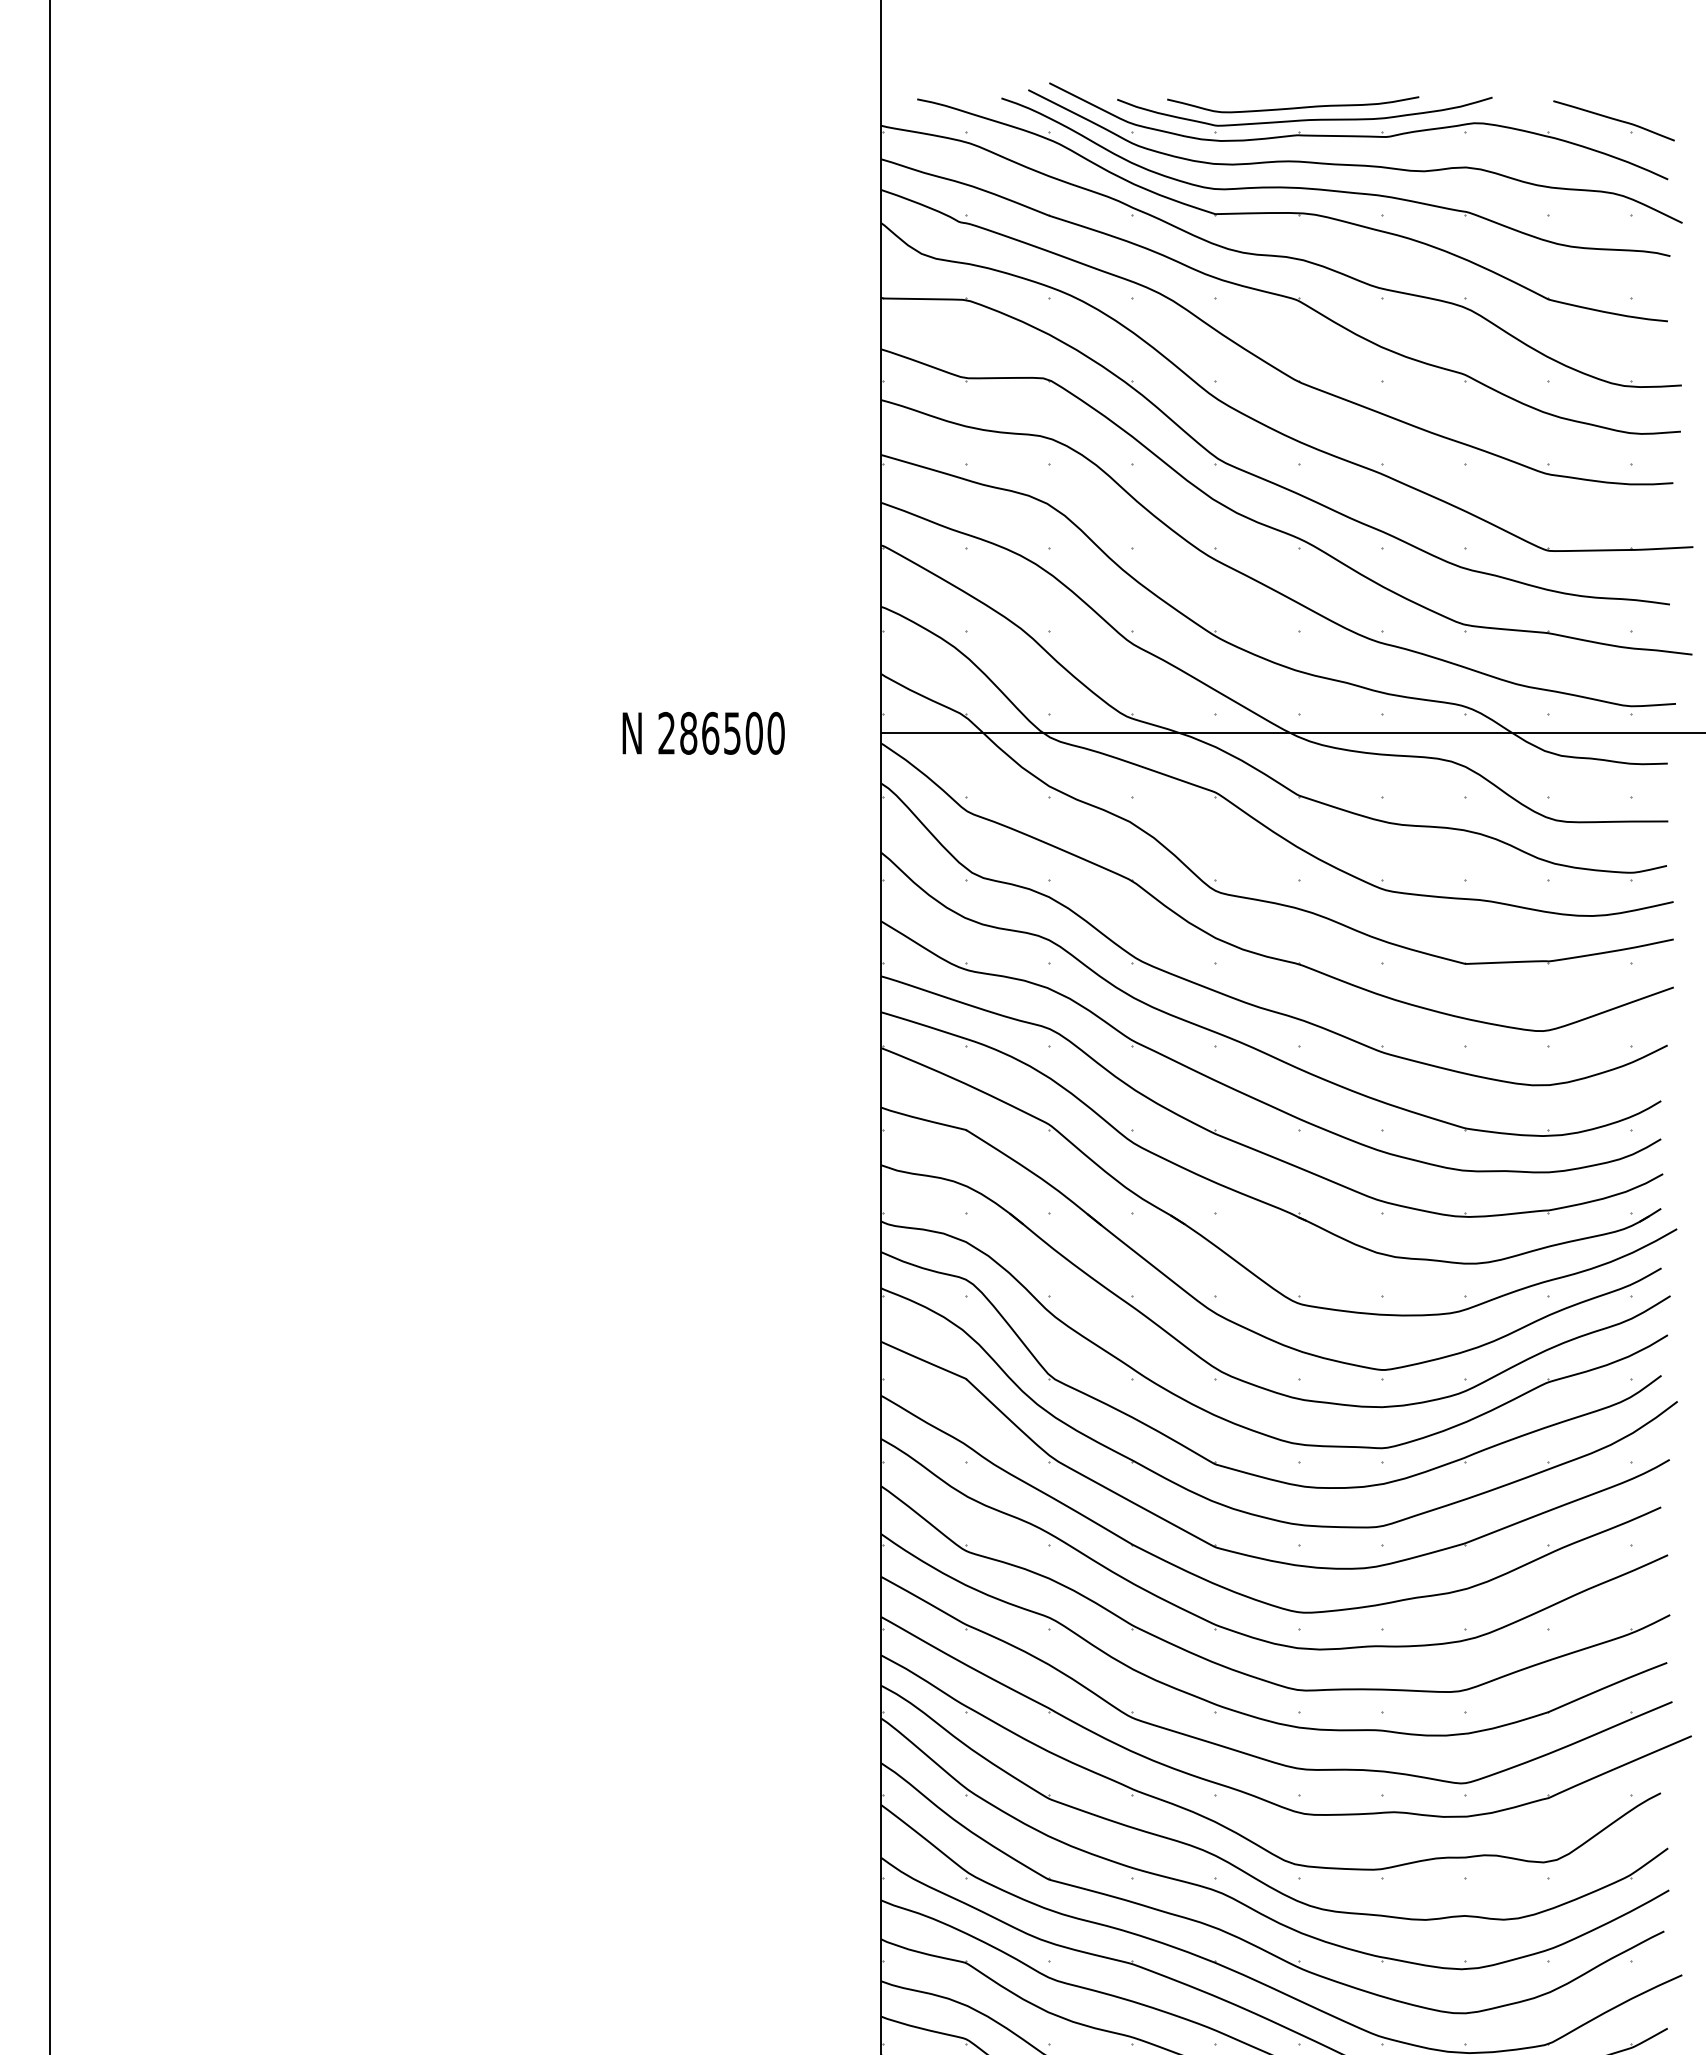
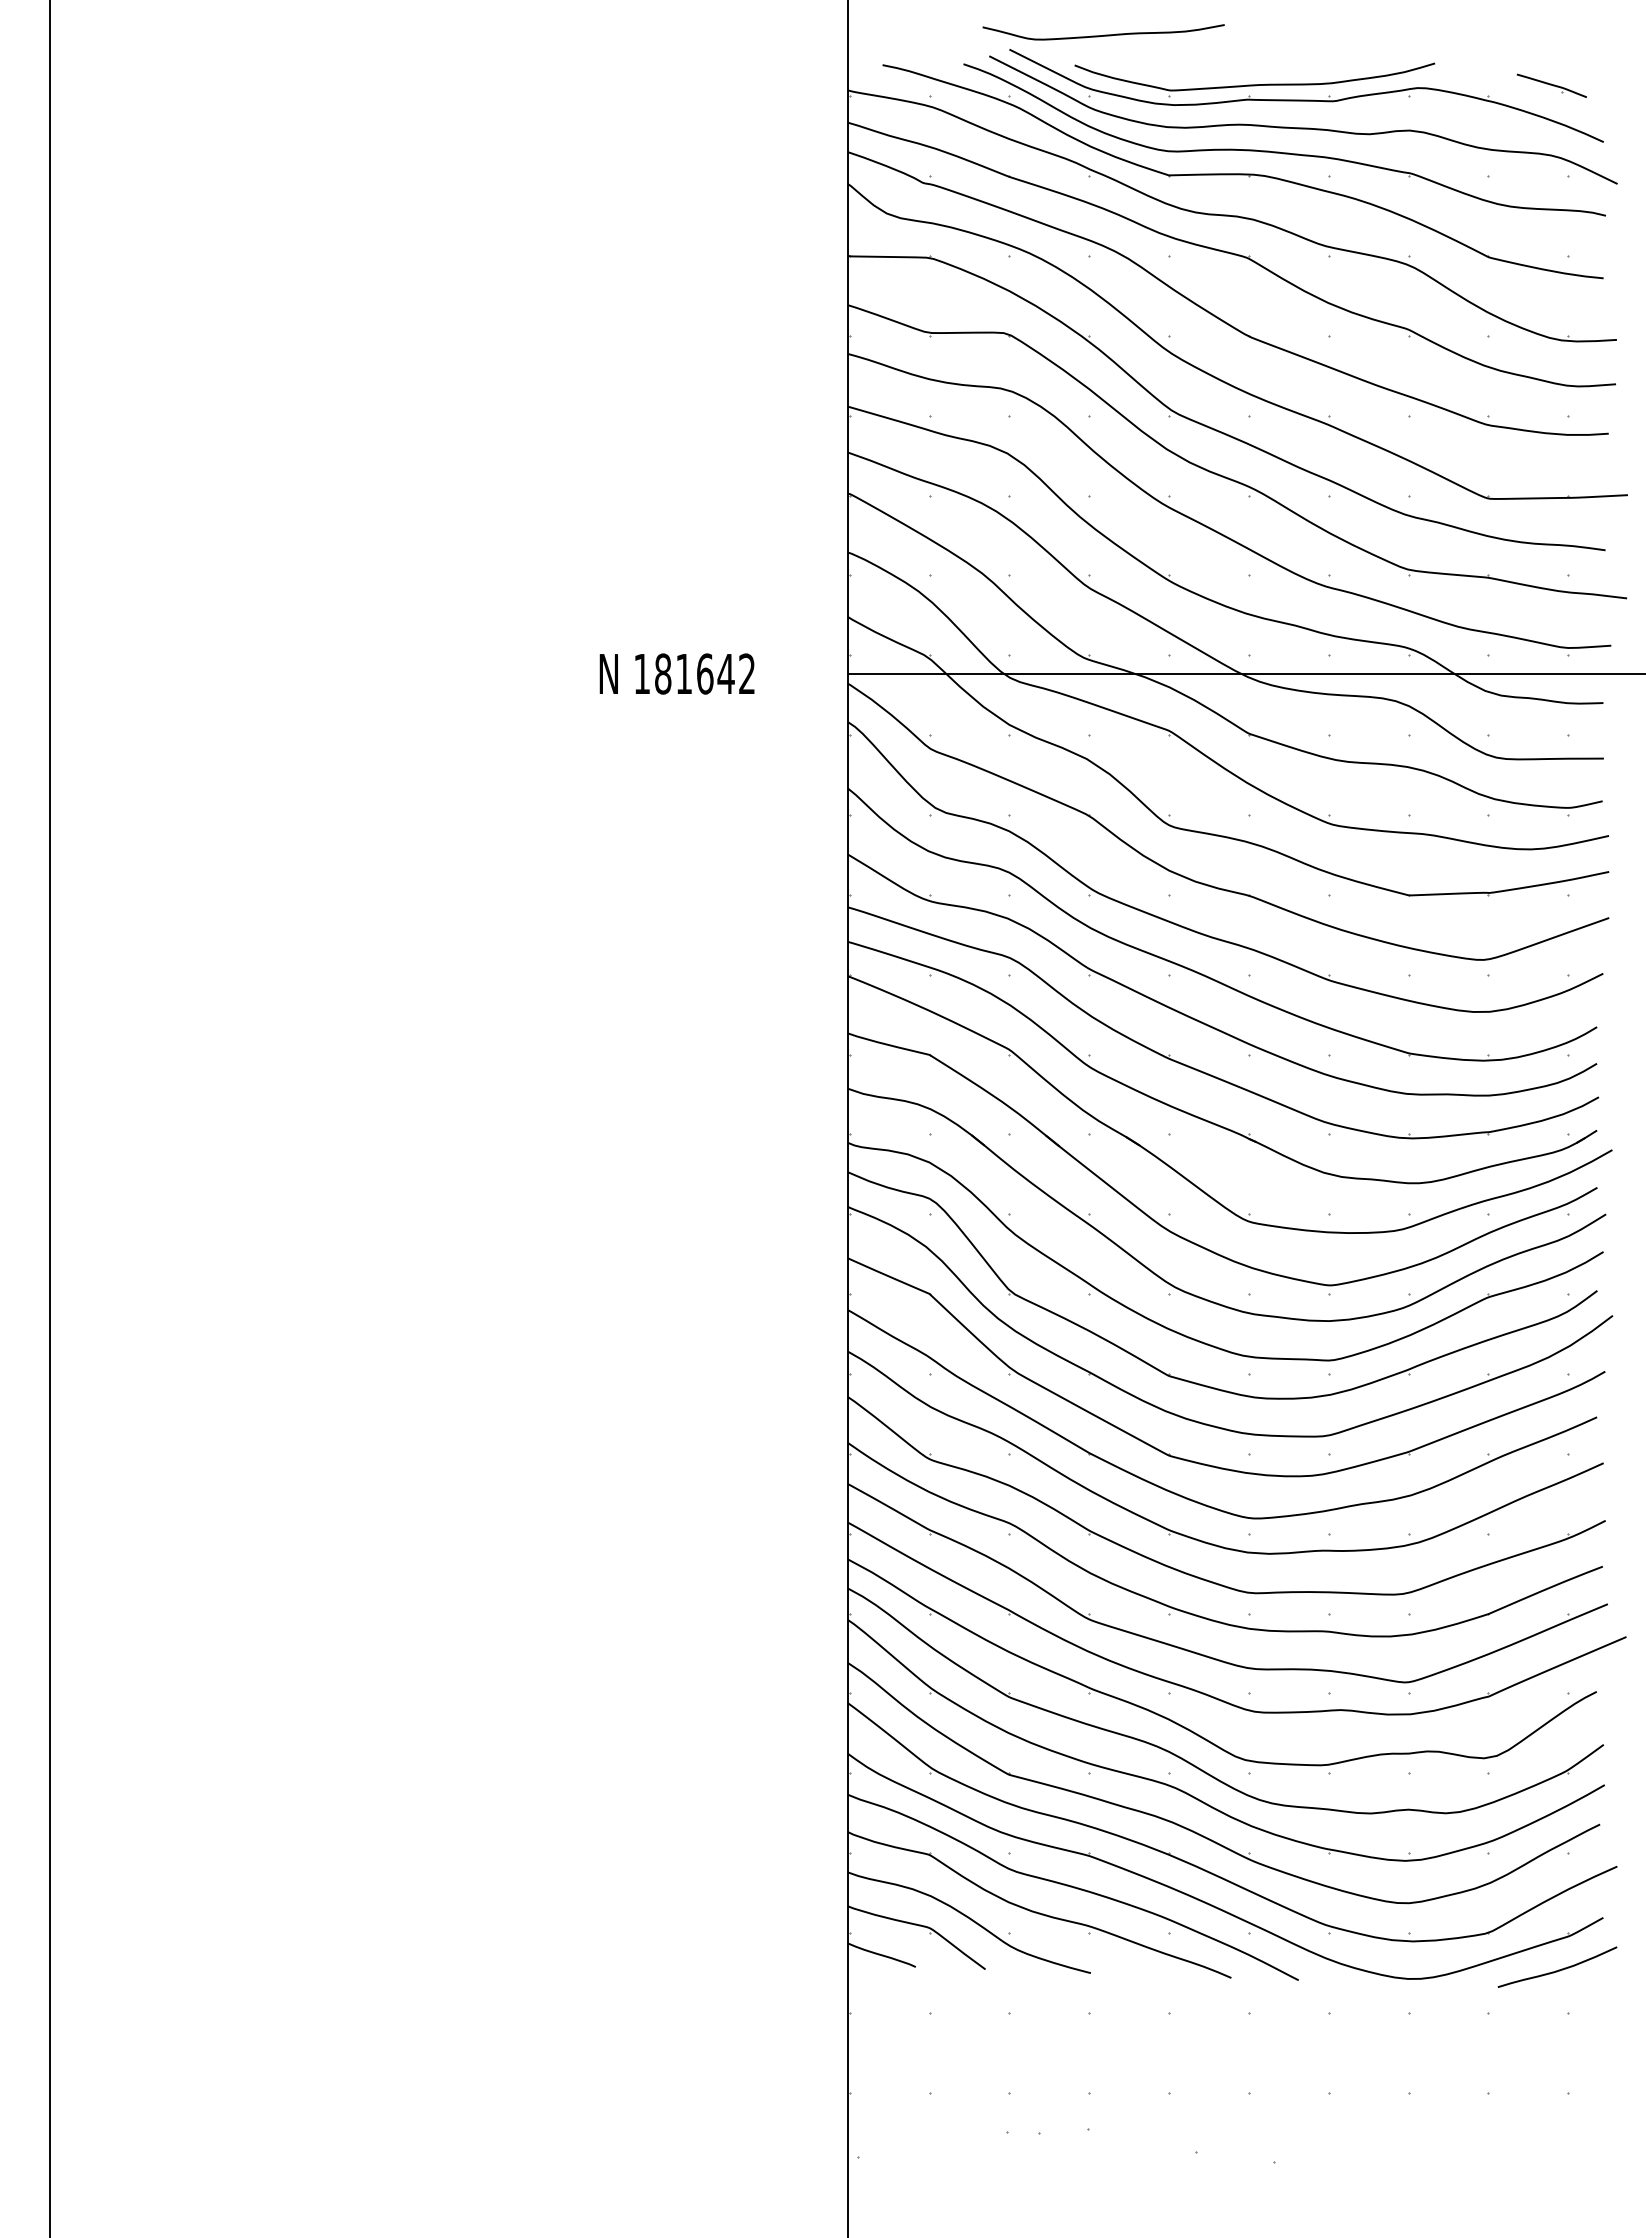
curve: (1294, 107) -> (1104, 34), moved
part: (1613, 120) -> (1551, 85), size x0.6
text: (721, 732) -> (694, 673), 286500 -> 181642

